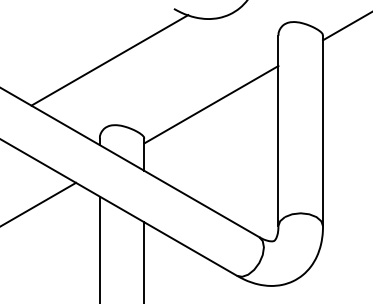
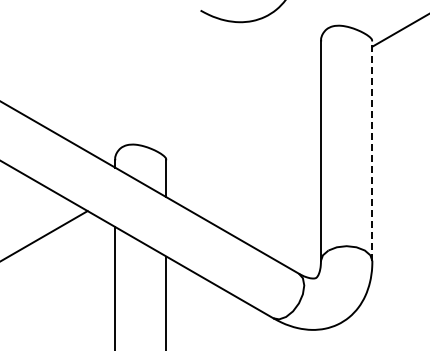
line: (109, 60) -> (126, 69), removed
line: (211, 104) -> (243, 120), removed
line: (323, 131) -> (372, 151), solid -> dashed

